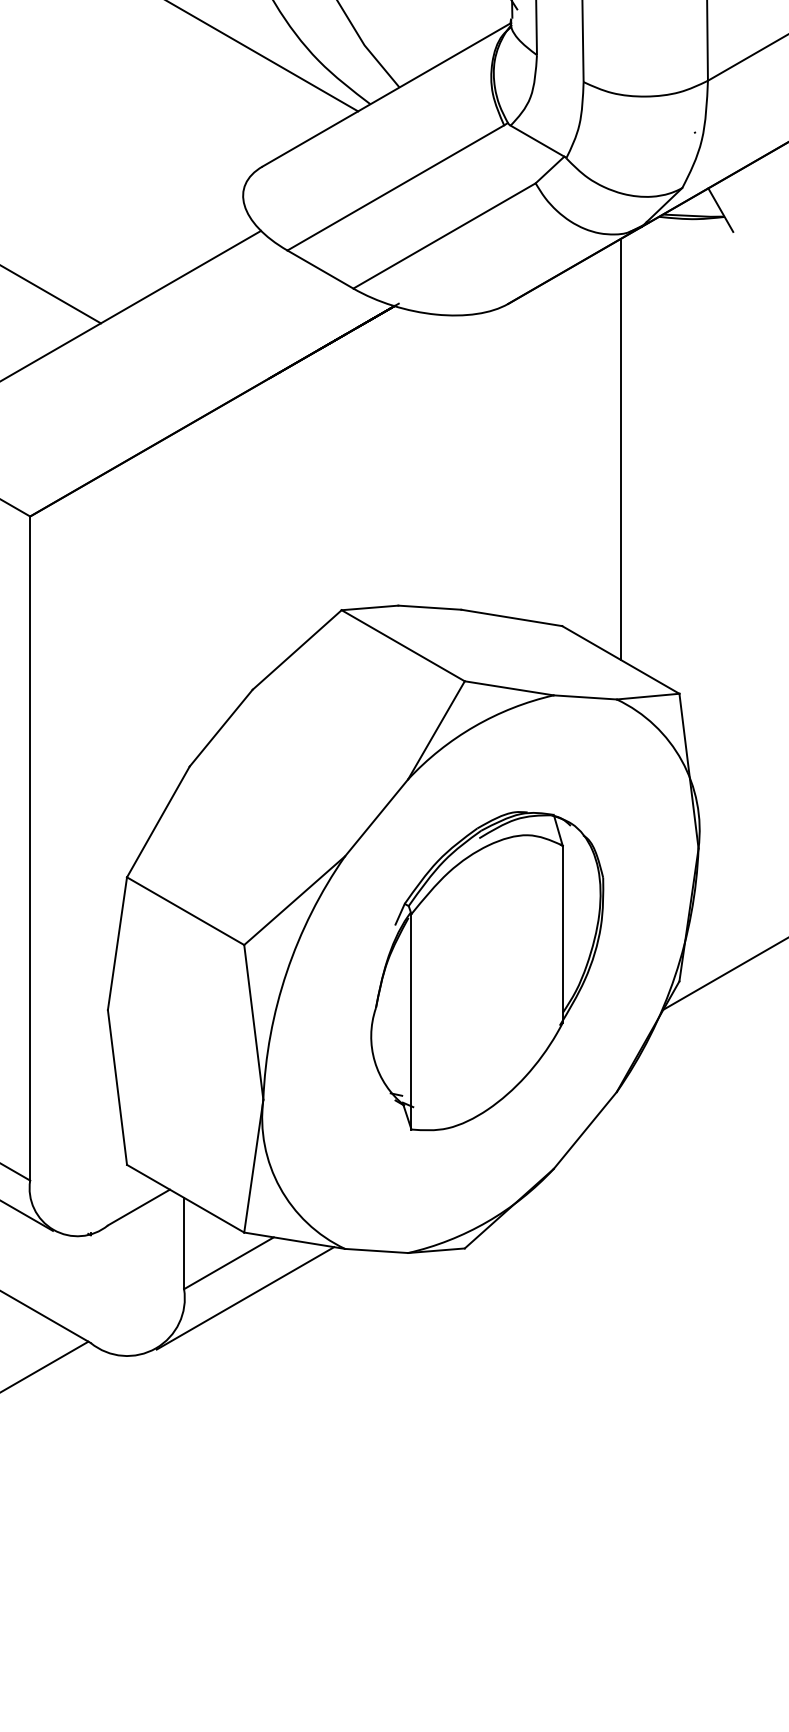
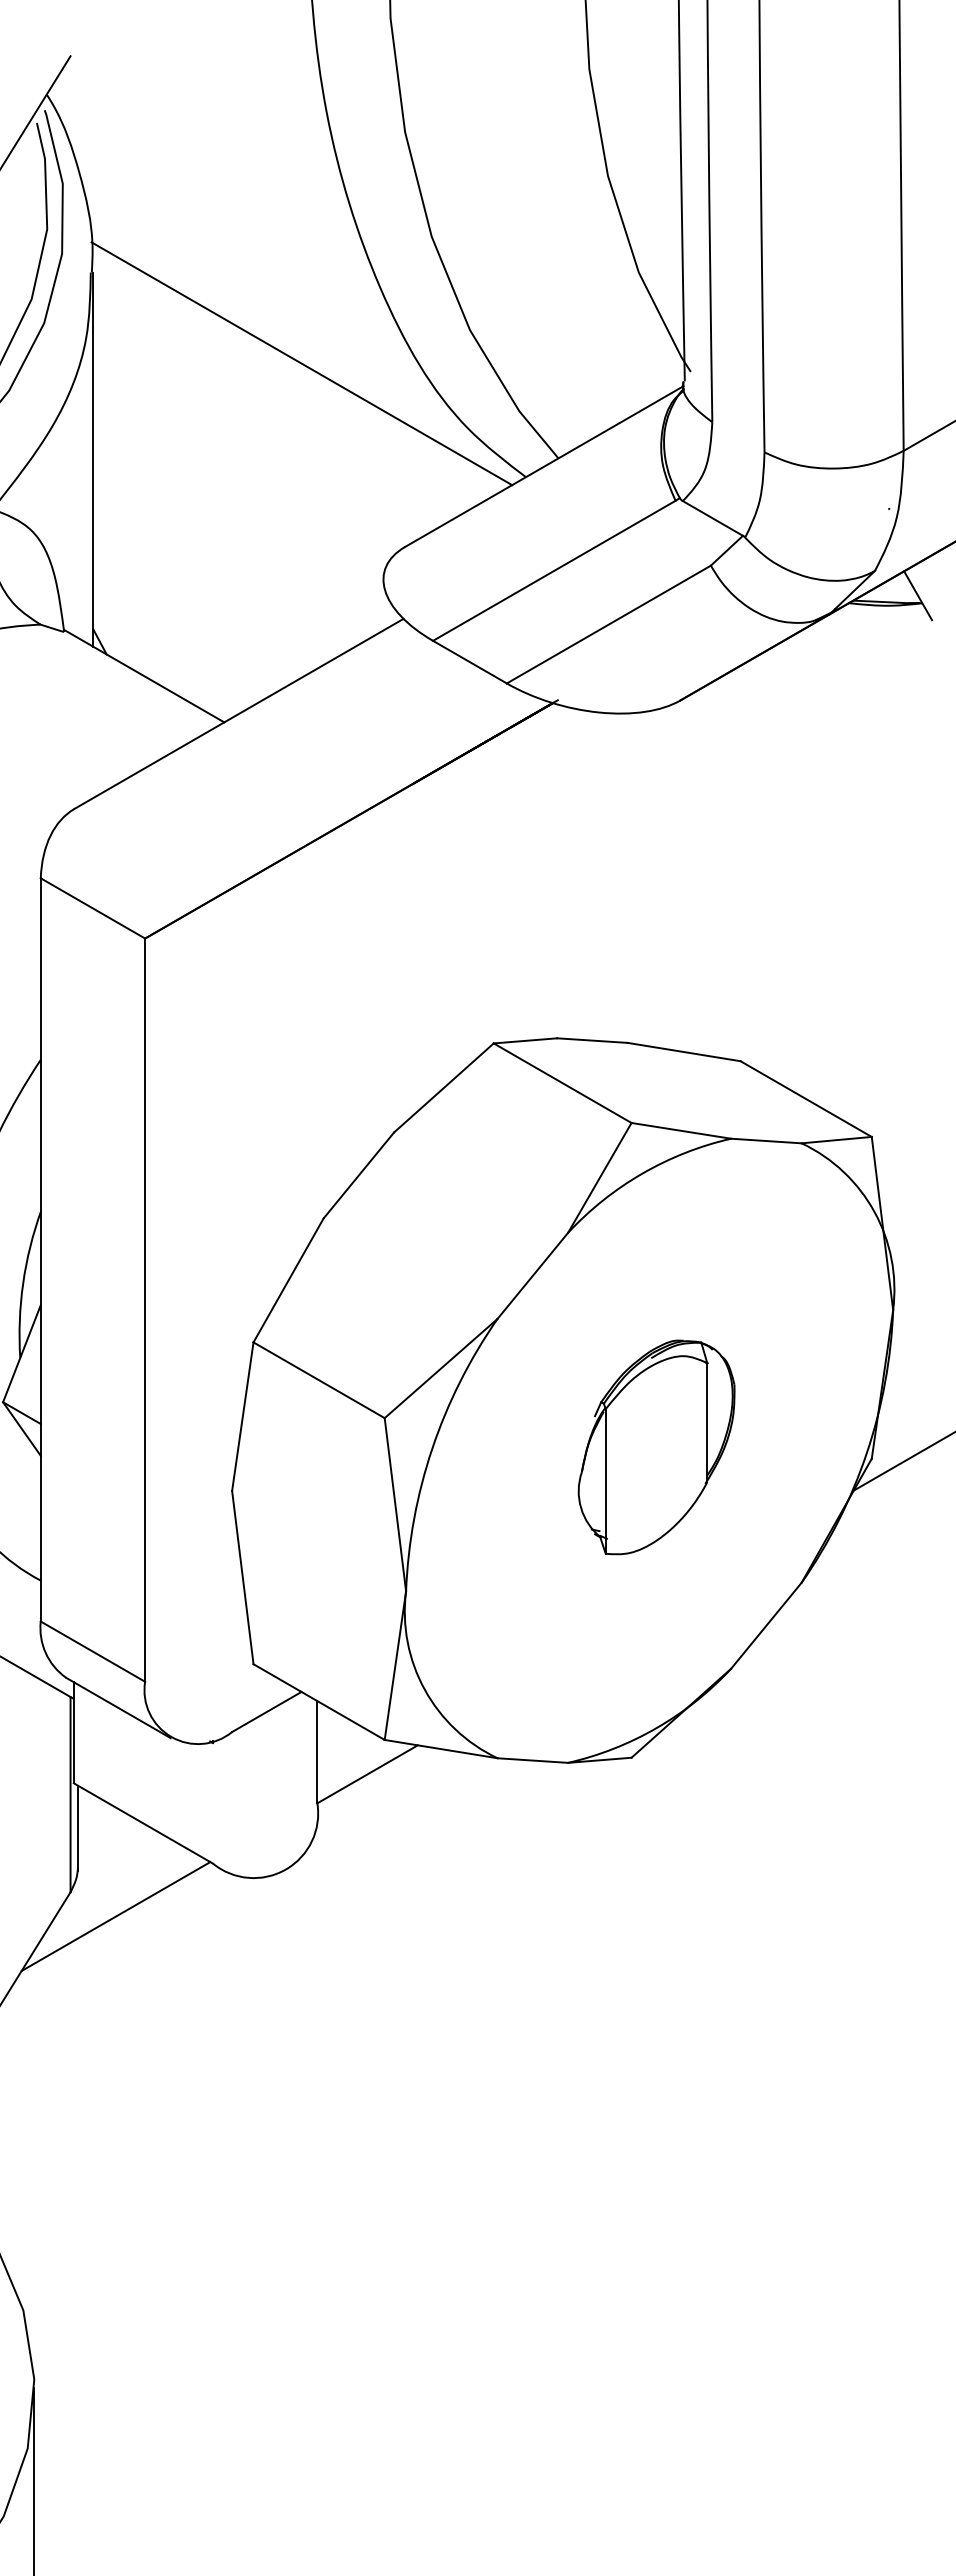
line: (621, 449) -> (806, 863), removed
part: (487, 971) -> (656, 1447), size x0.6
line: (244, 1298) -> (385, 1813), removed

